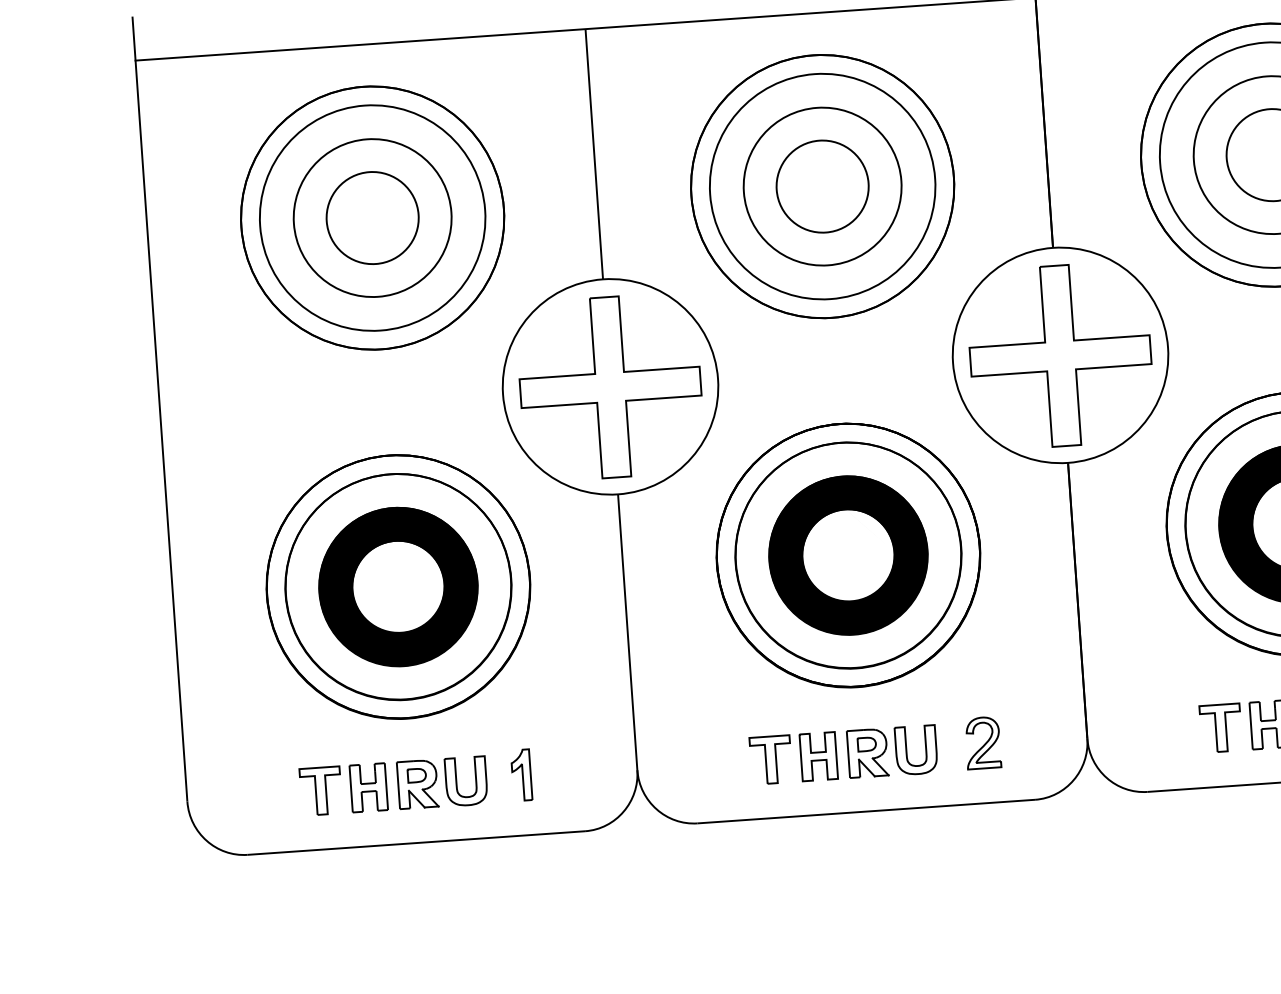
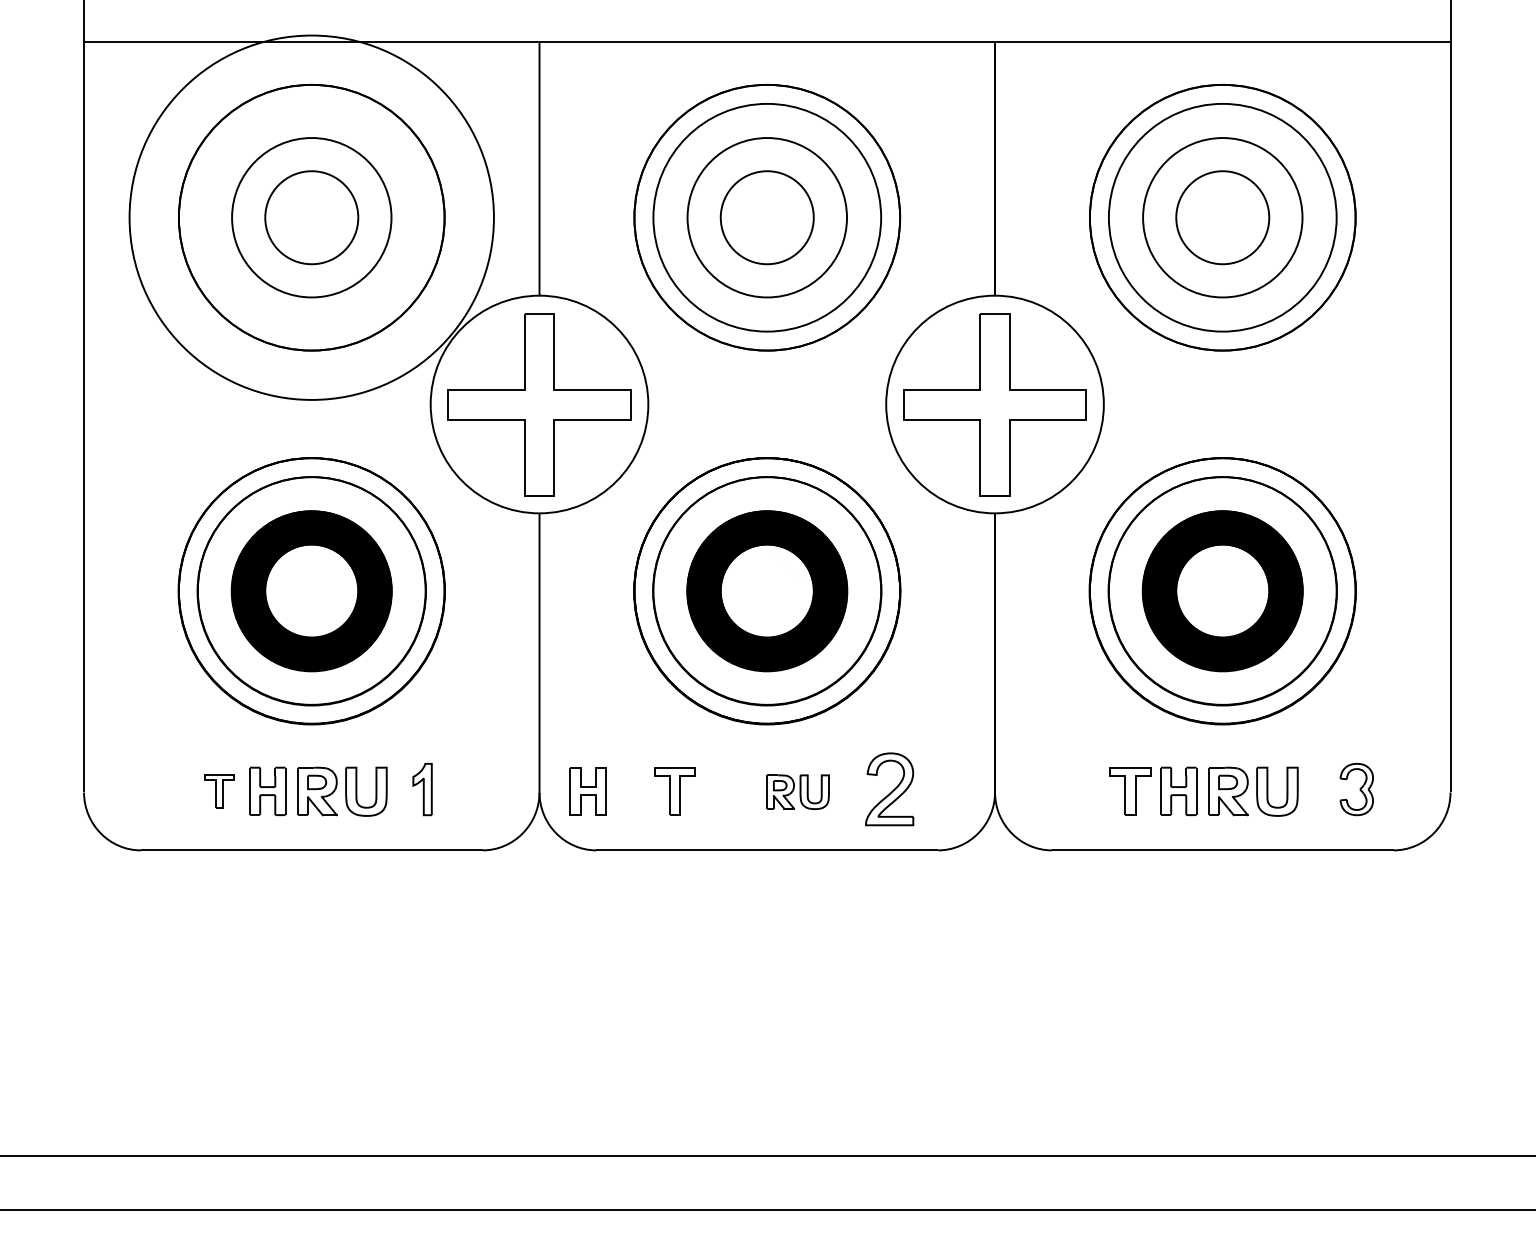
circle: (372, 217) -> (311, 217), size x1.6
part: (982, 742) -> (889, 789), size x1.4
part: (892, 752) -> (797, 792), size x0.7
part: (818, 756) -> (587, 791), moved
part: (321, 791) -> (219, 791), size x0.7

